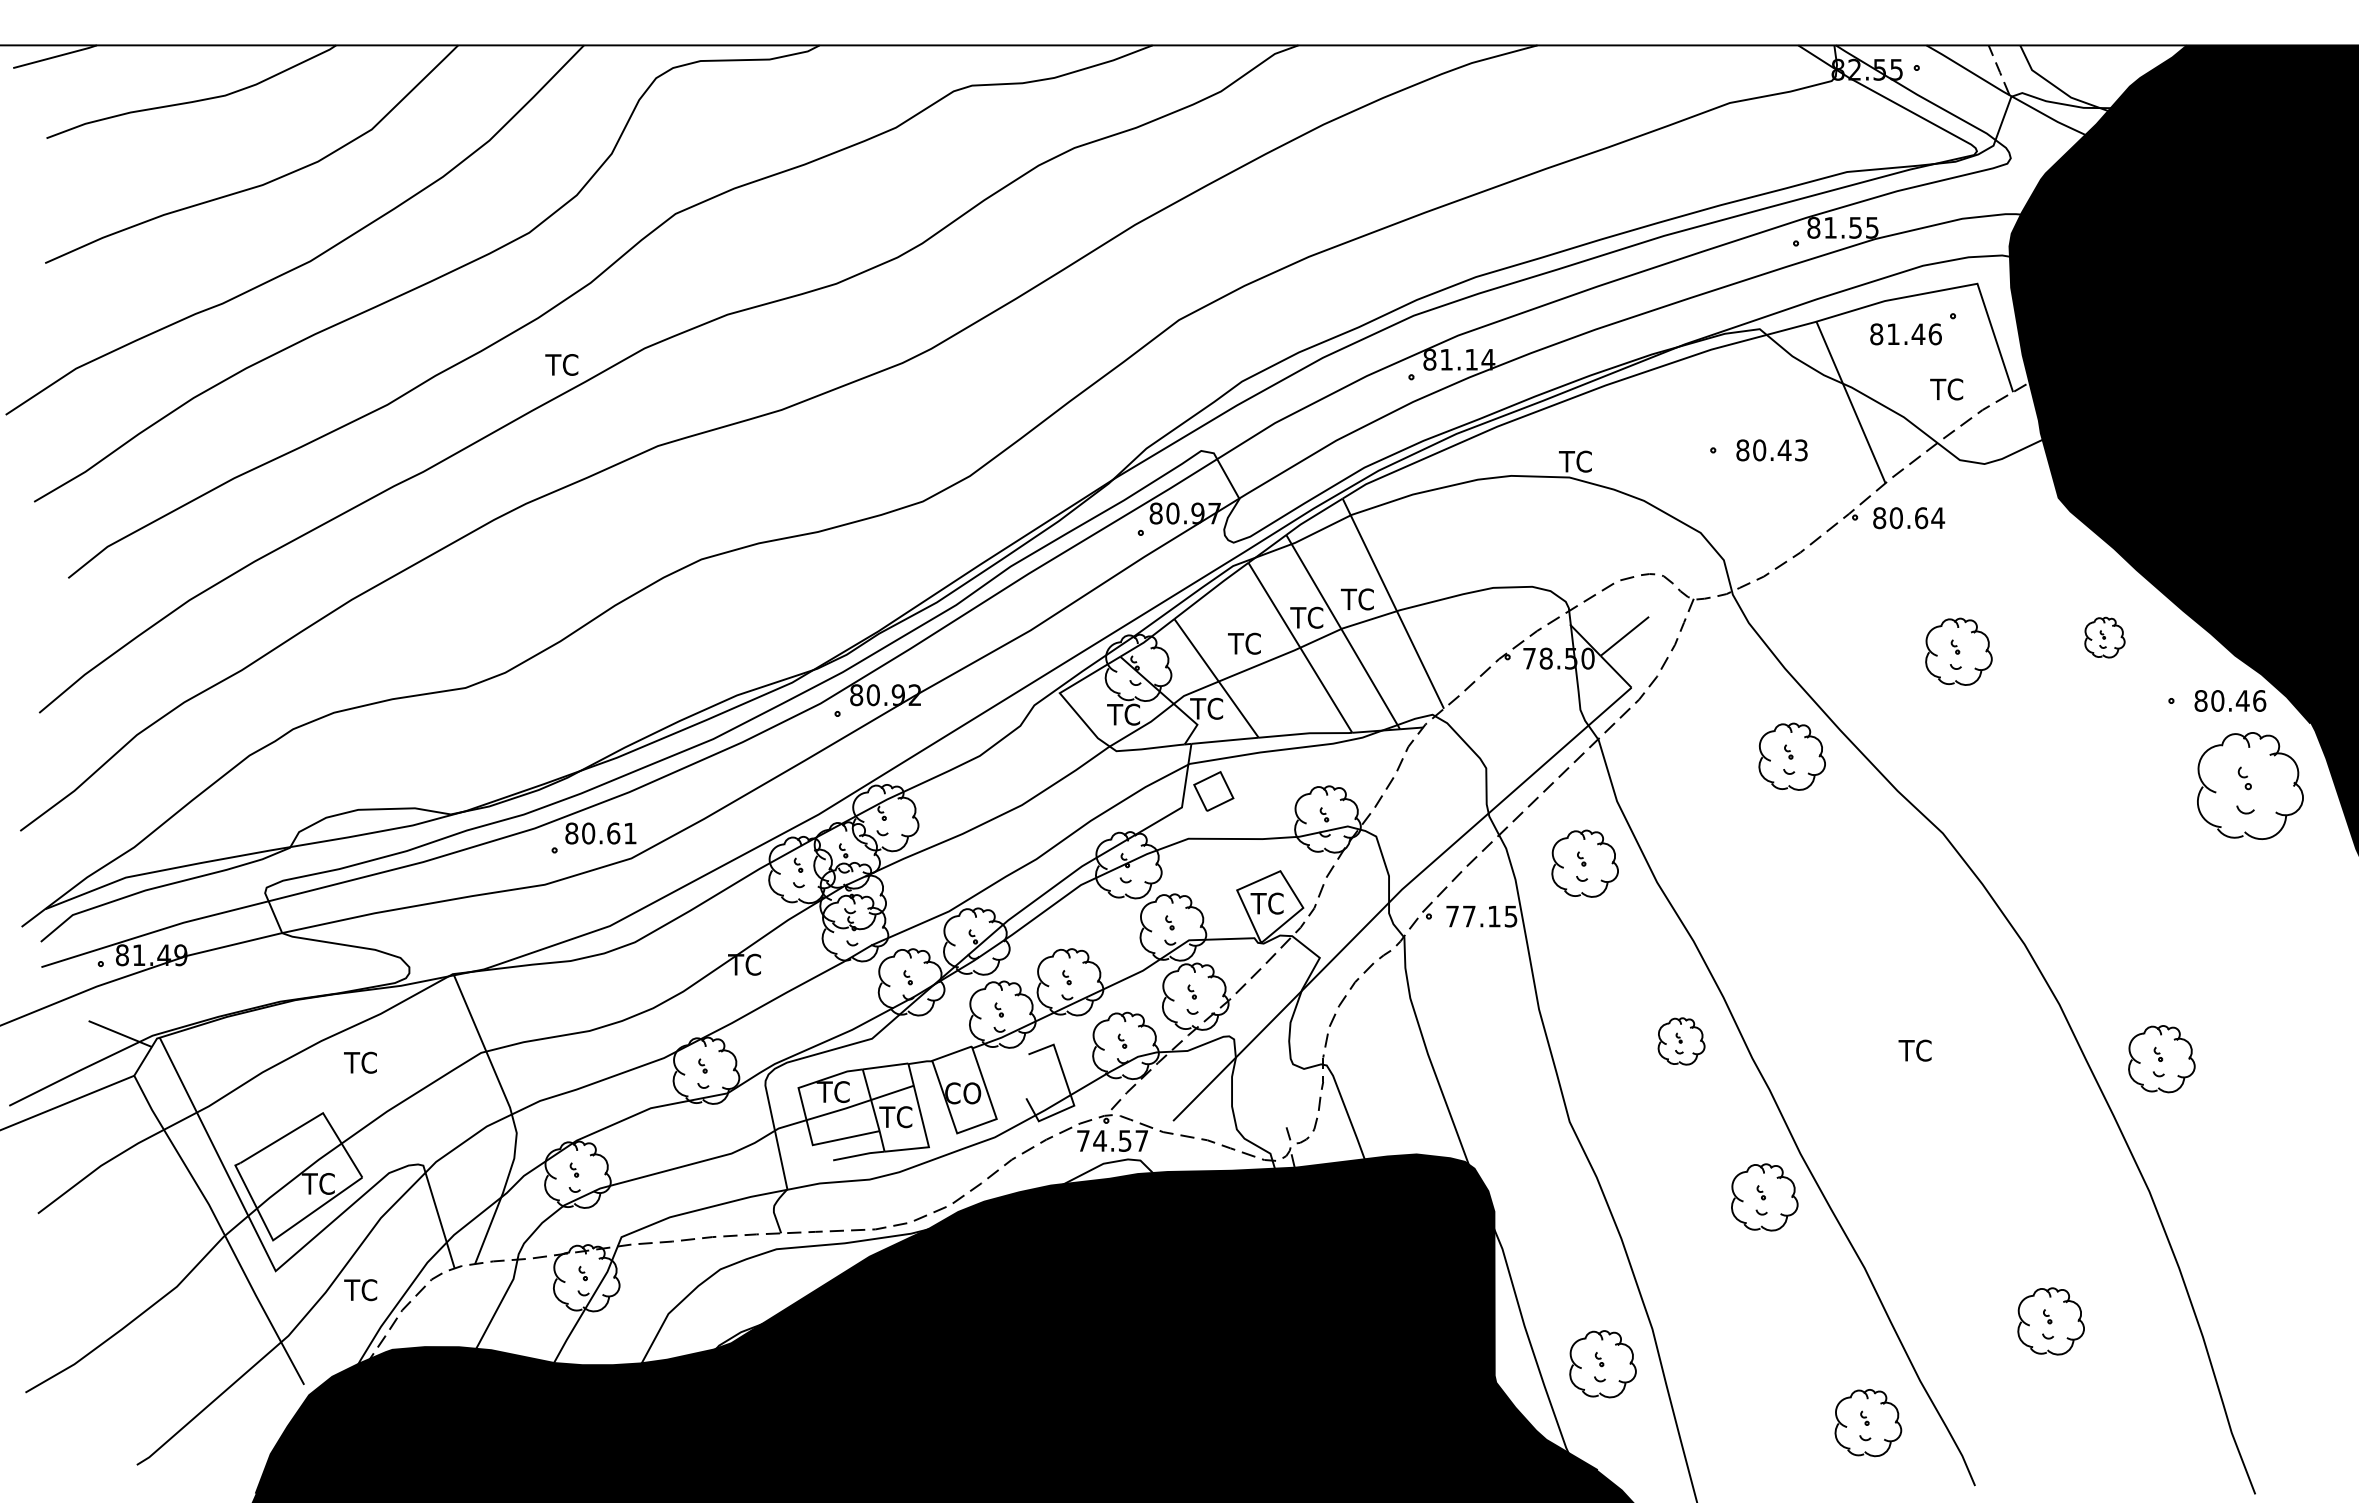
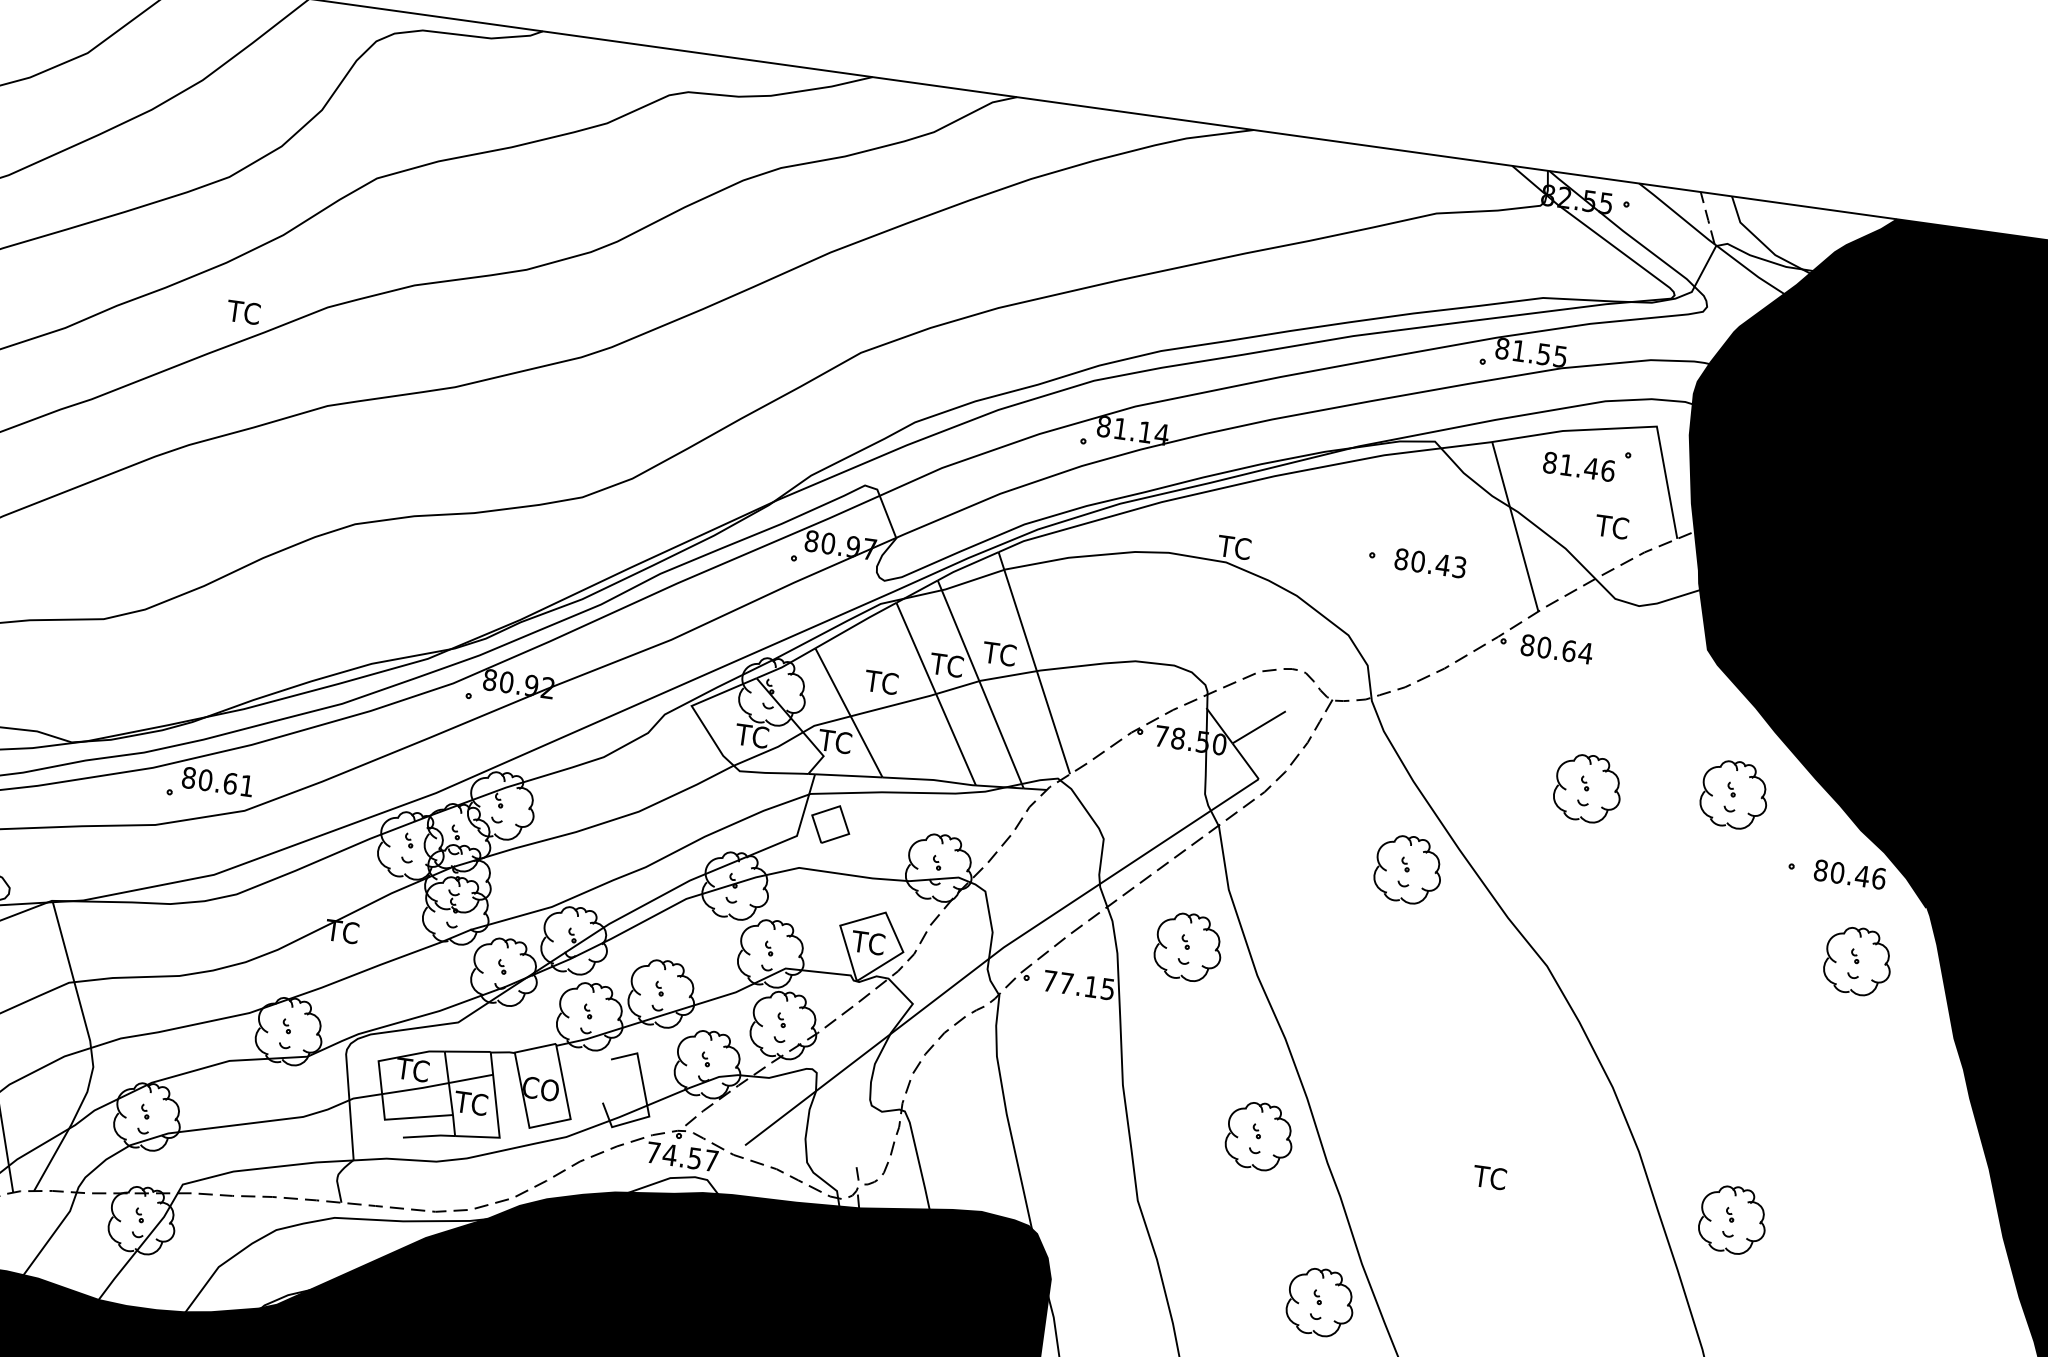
part: (2104, 637) -> (1734, 794), size x1.67
part: (2249, 785) -> (1857, 960), size x0.62
part: (1681, 1041) -> (1259, 1136), size x1.43

